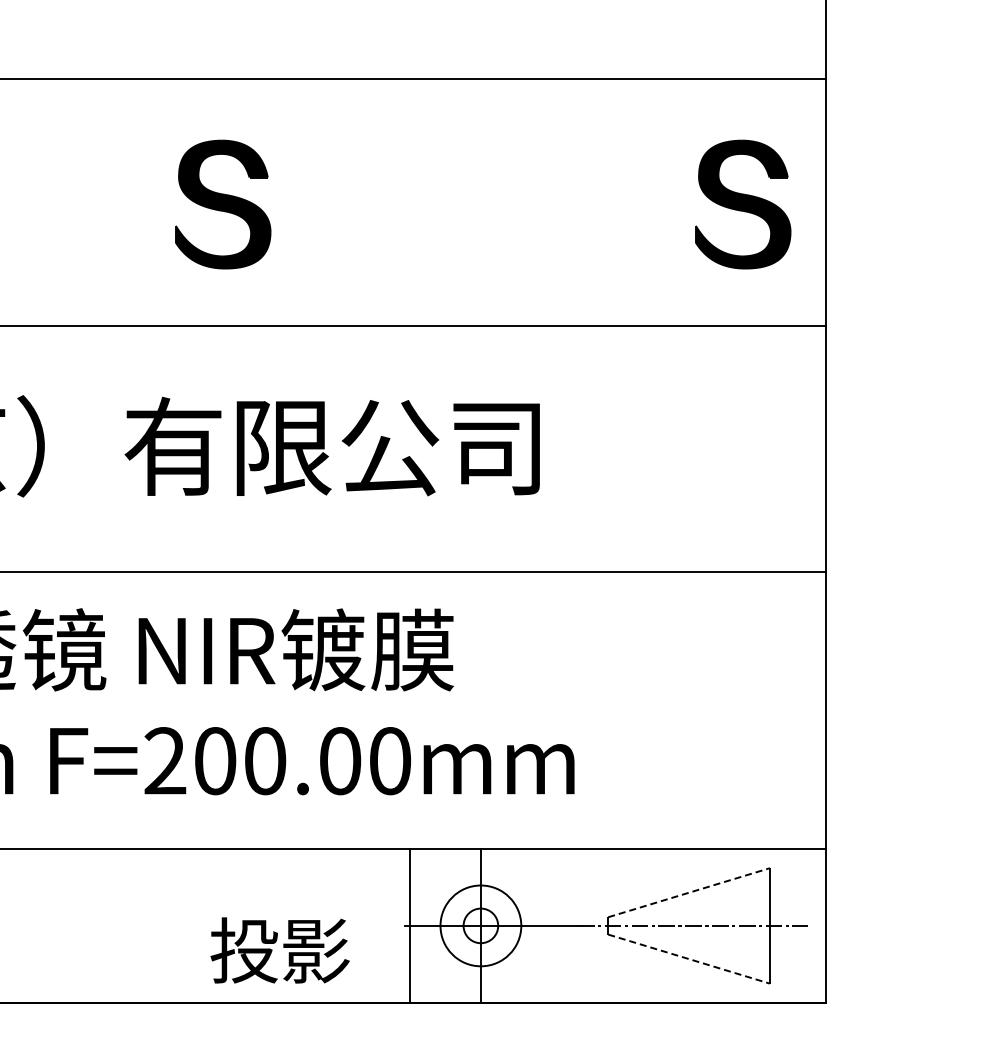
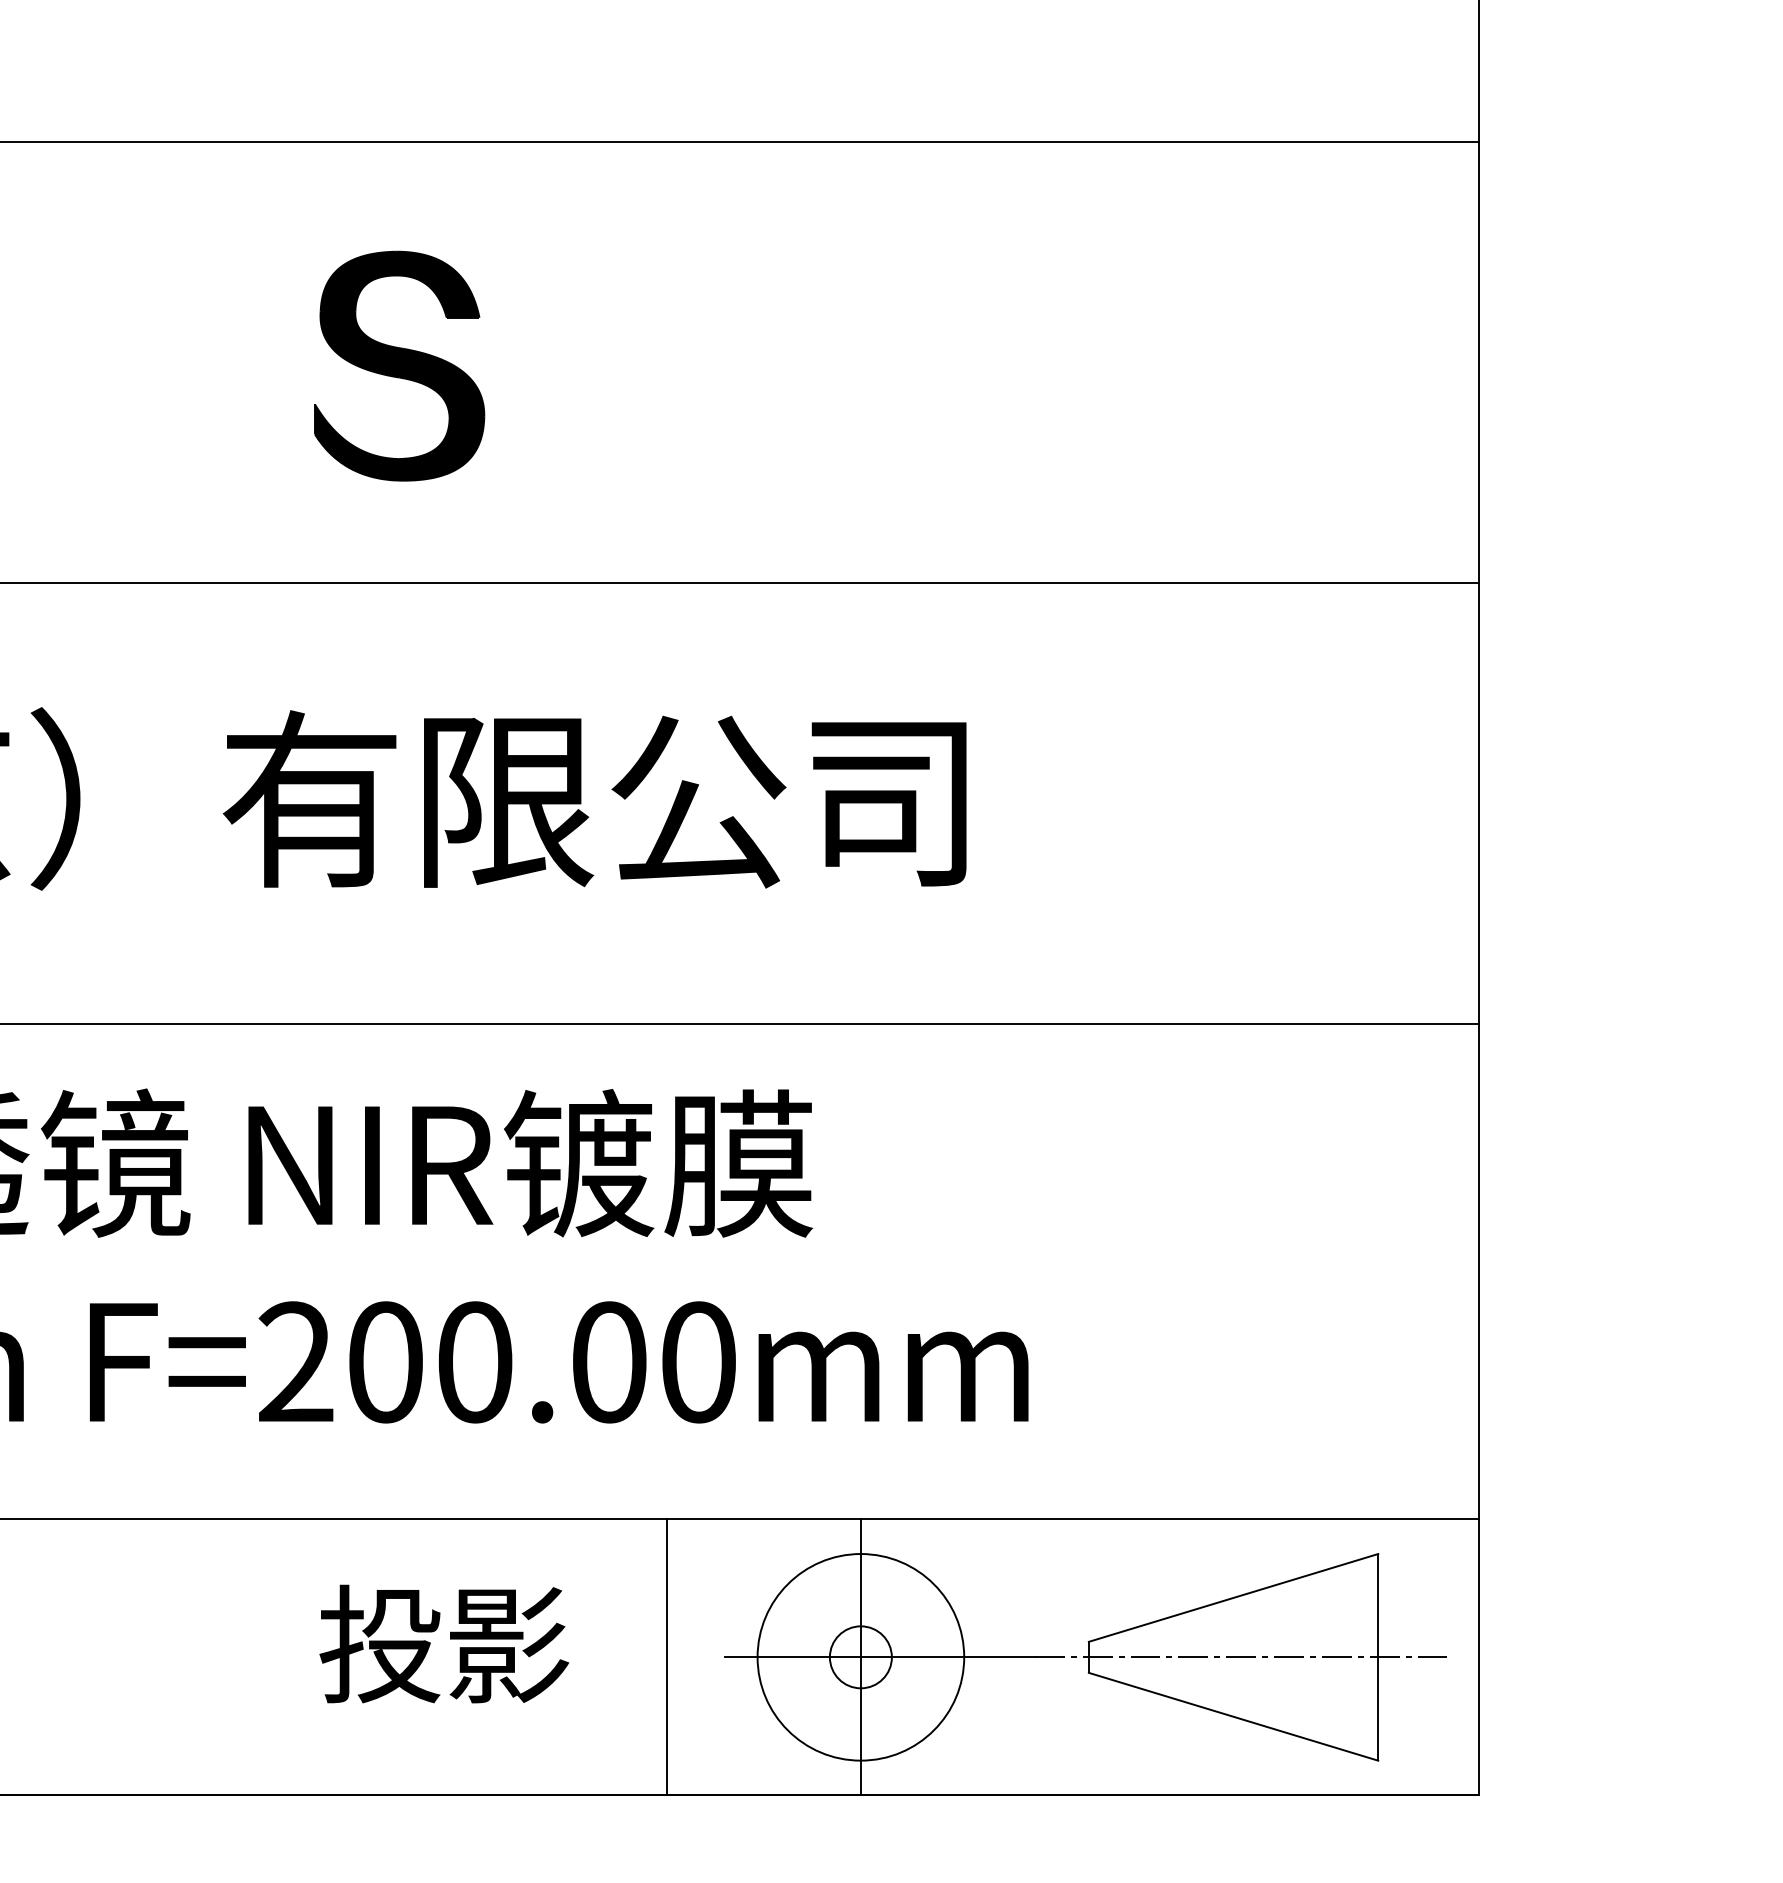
part: (743, 204) -> (1330, 366), removed
line: (689, 892) -> (1234, 1597), dashed -> solid
line: (409, 925) -> (666, 1656), moved
circle: (480, 925) -> (860, 1656), size x1.43
text: (279, 950) -> (443, 1644), moved
line: (689, 959) -> (1234, 1717), dashed -> solid

